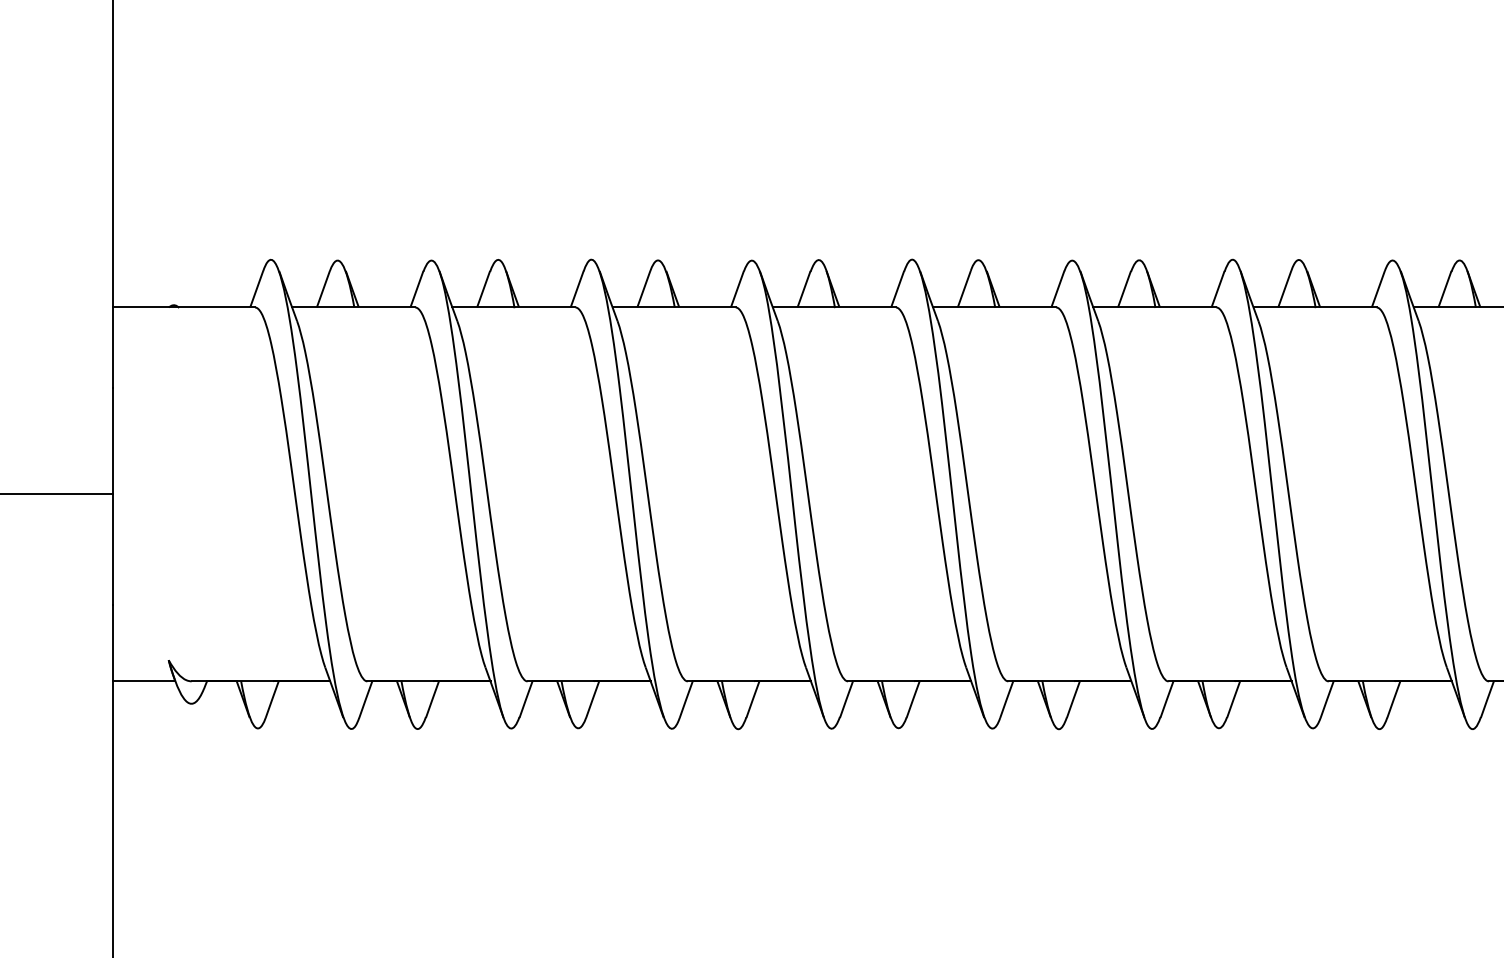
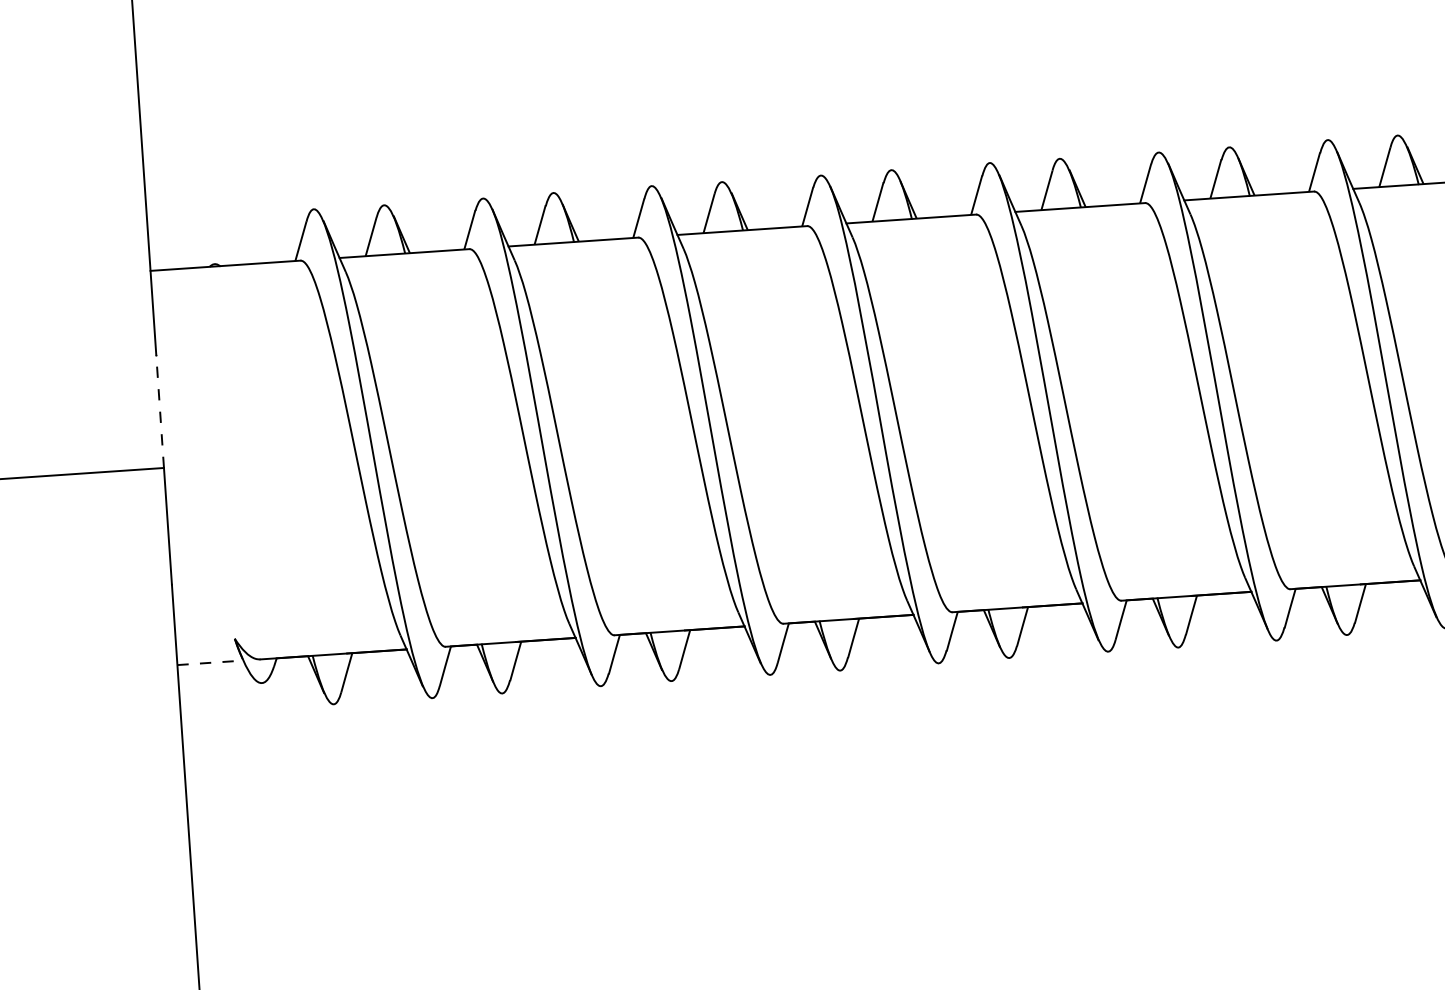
line: (112, 440) -> (159, 411), solid -> dashed
line: (144, 681) -> (210, 662), solid -> dashed

